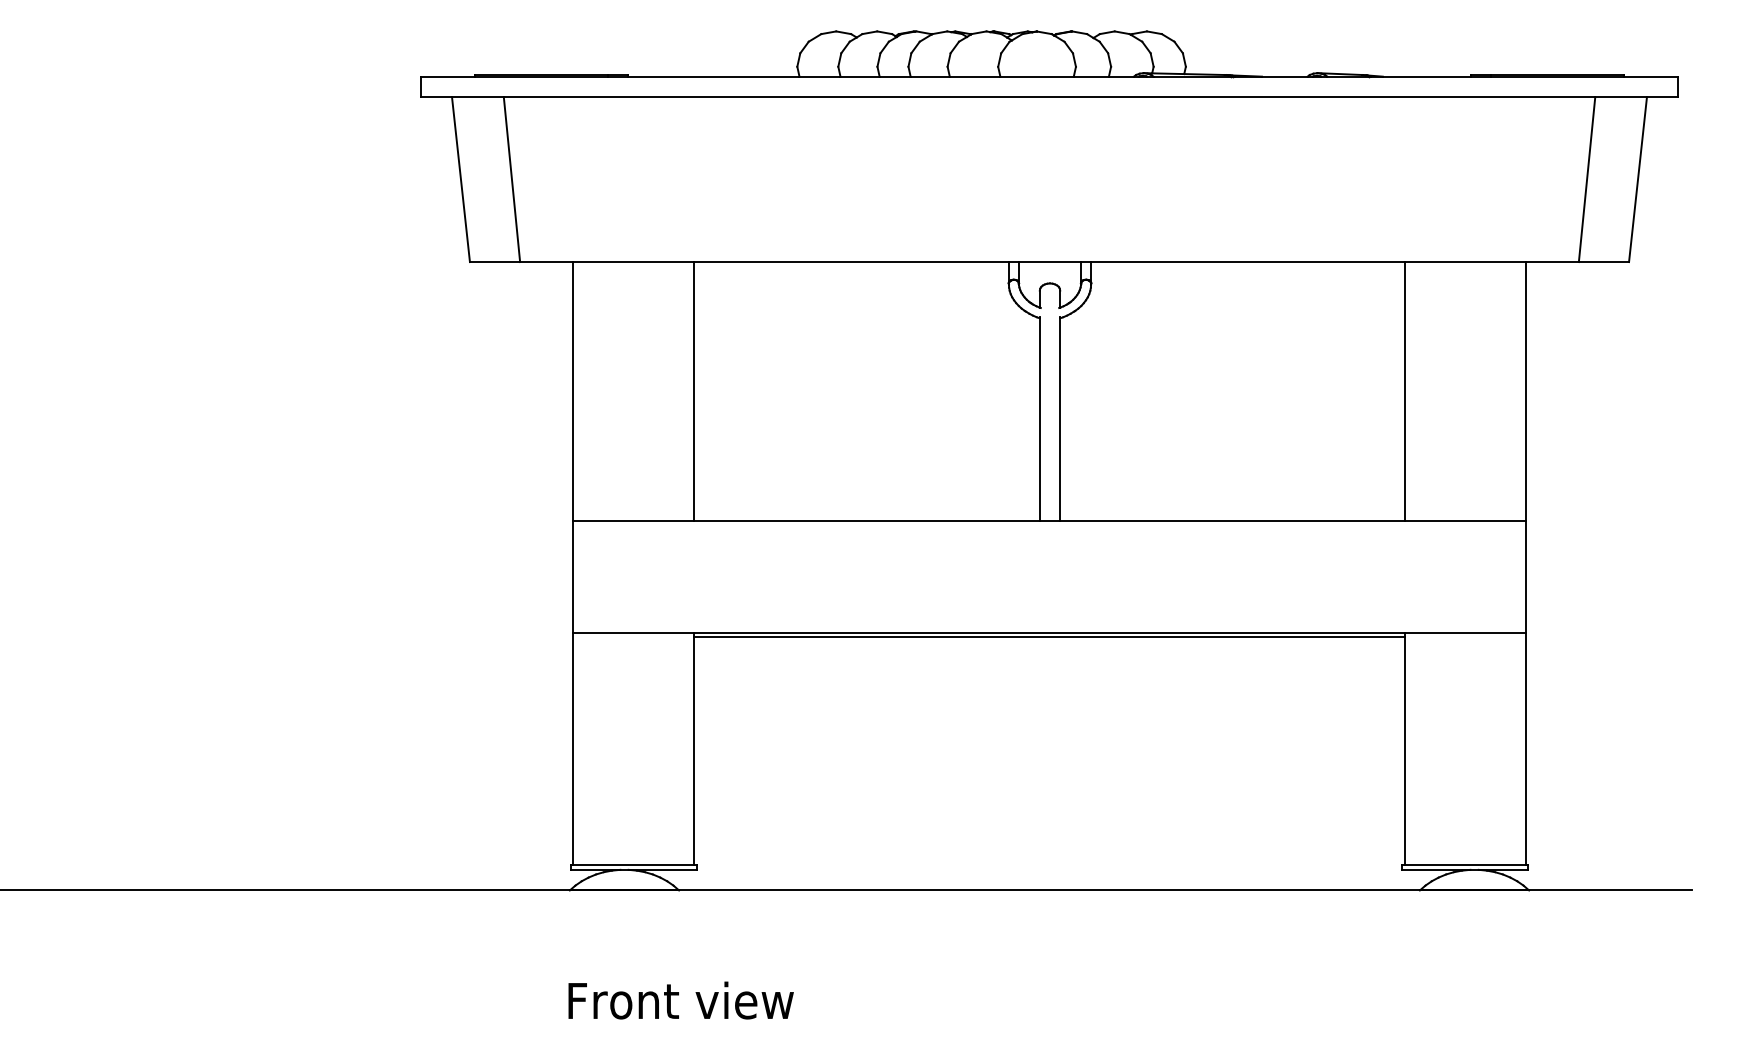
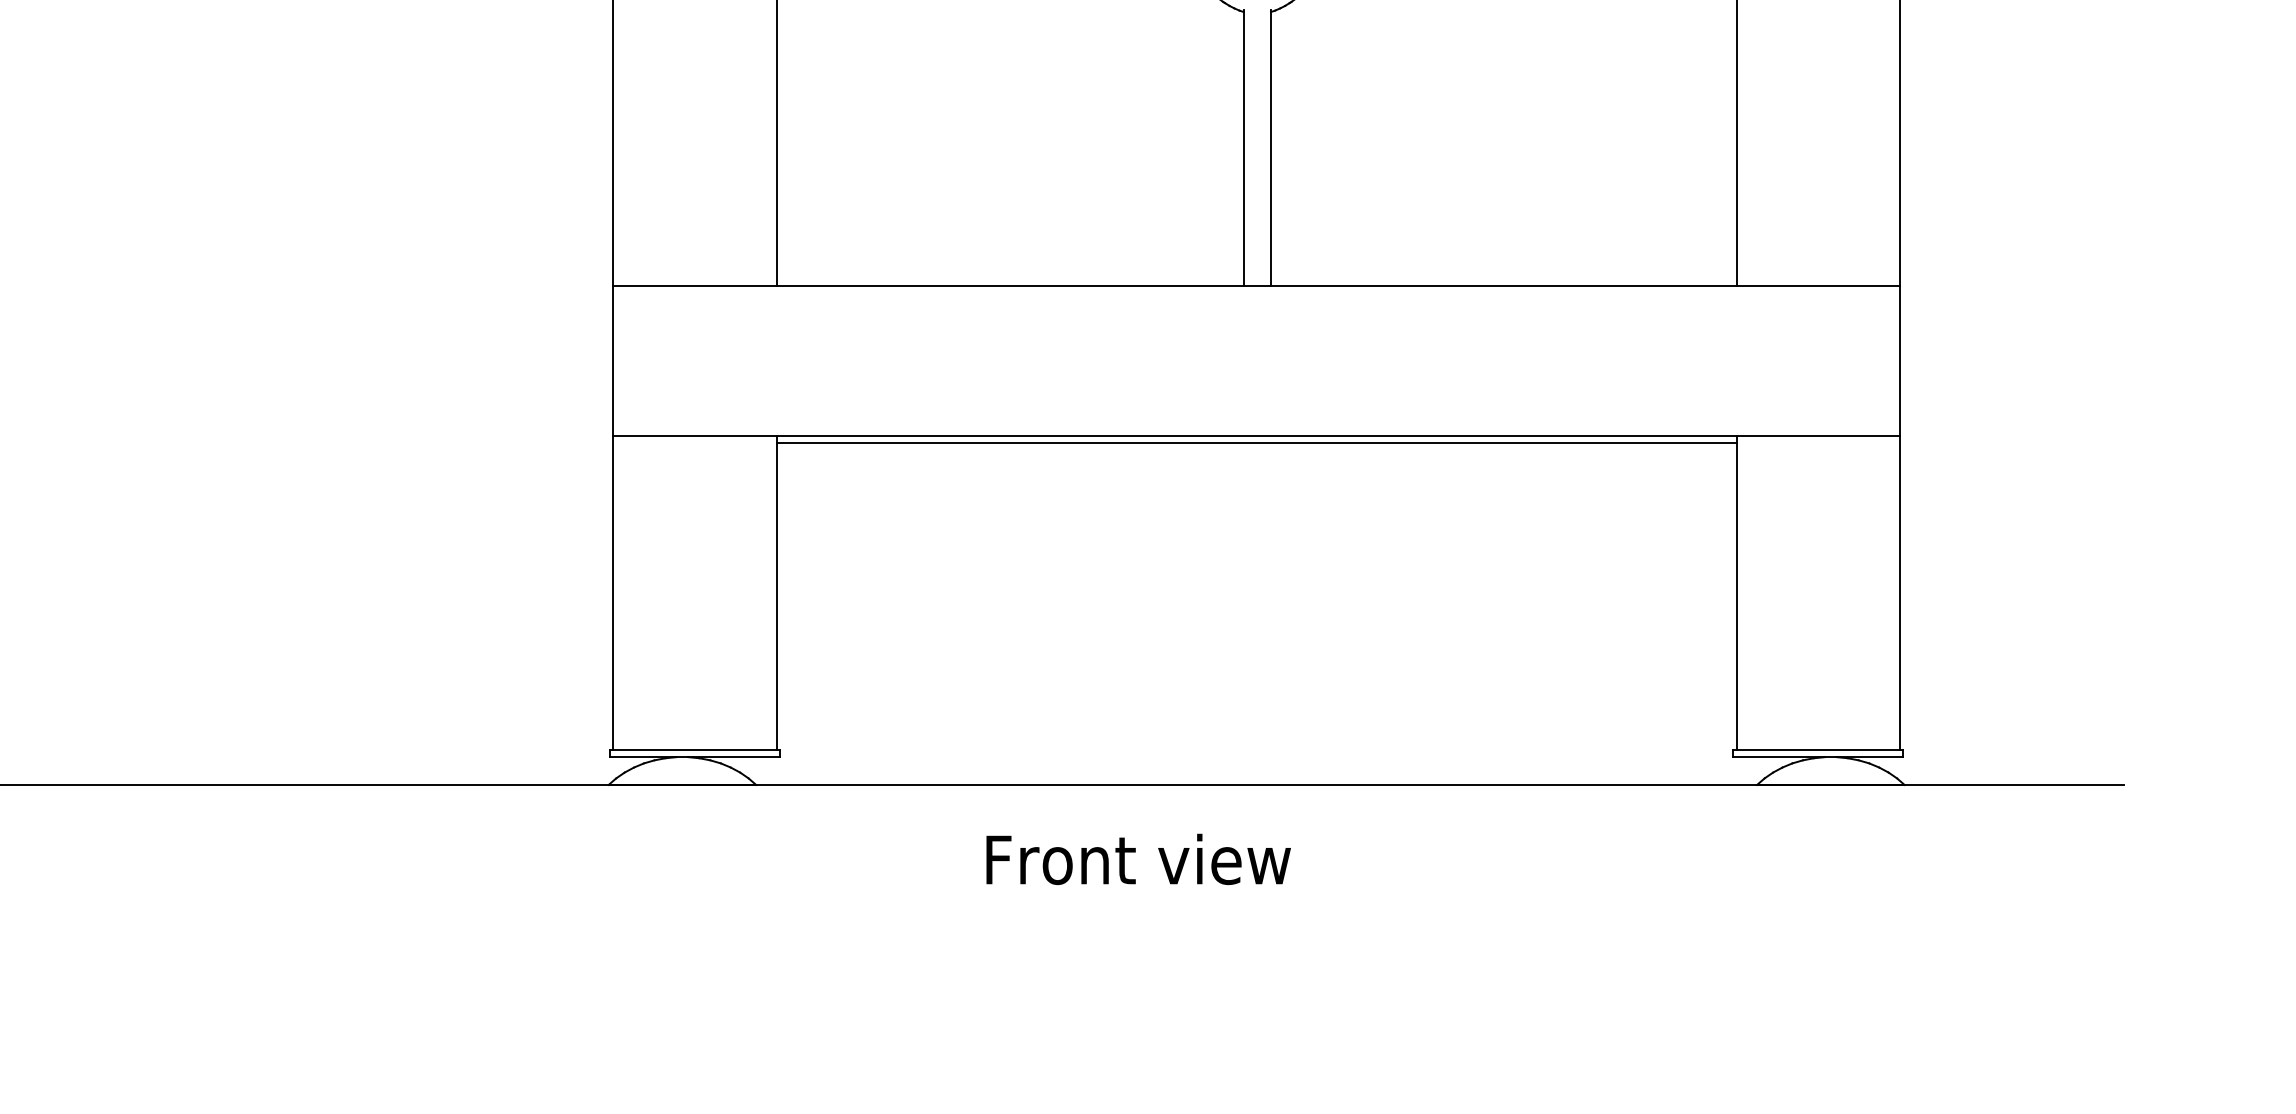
text: (680, 1000) -> (1137, 859), moved

